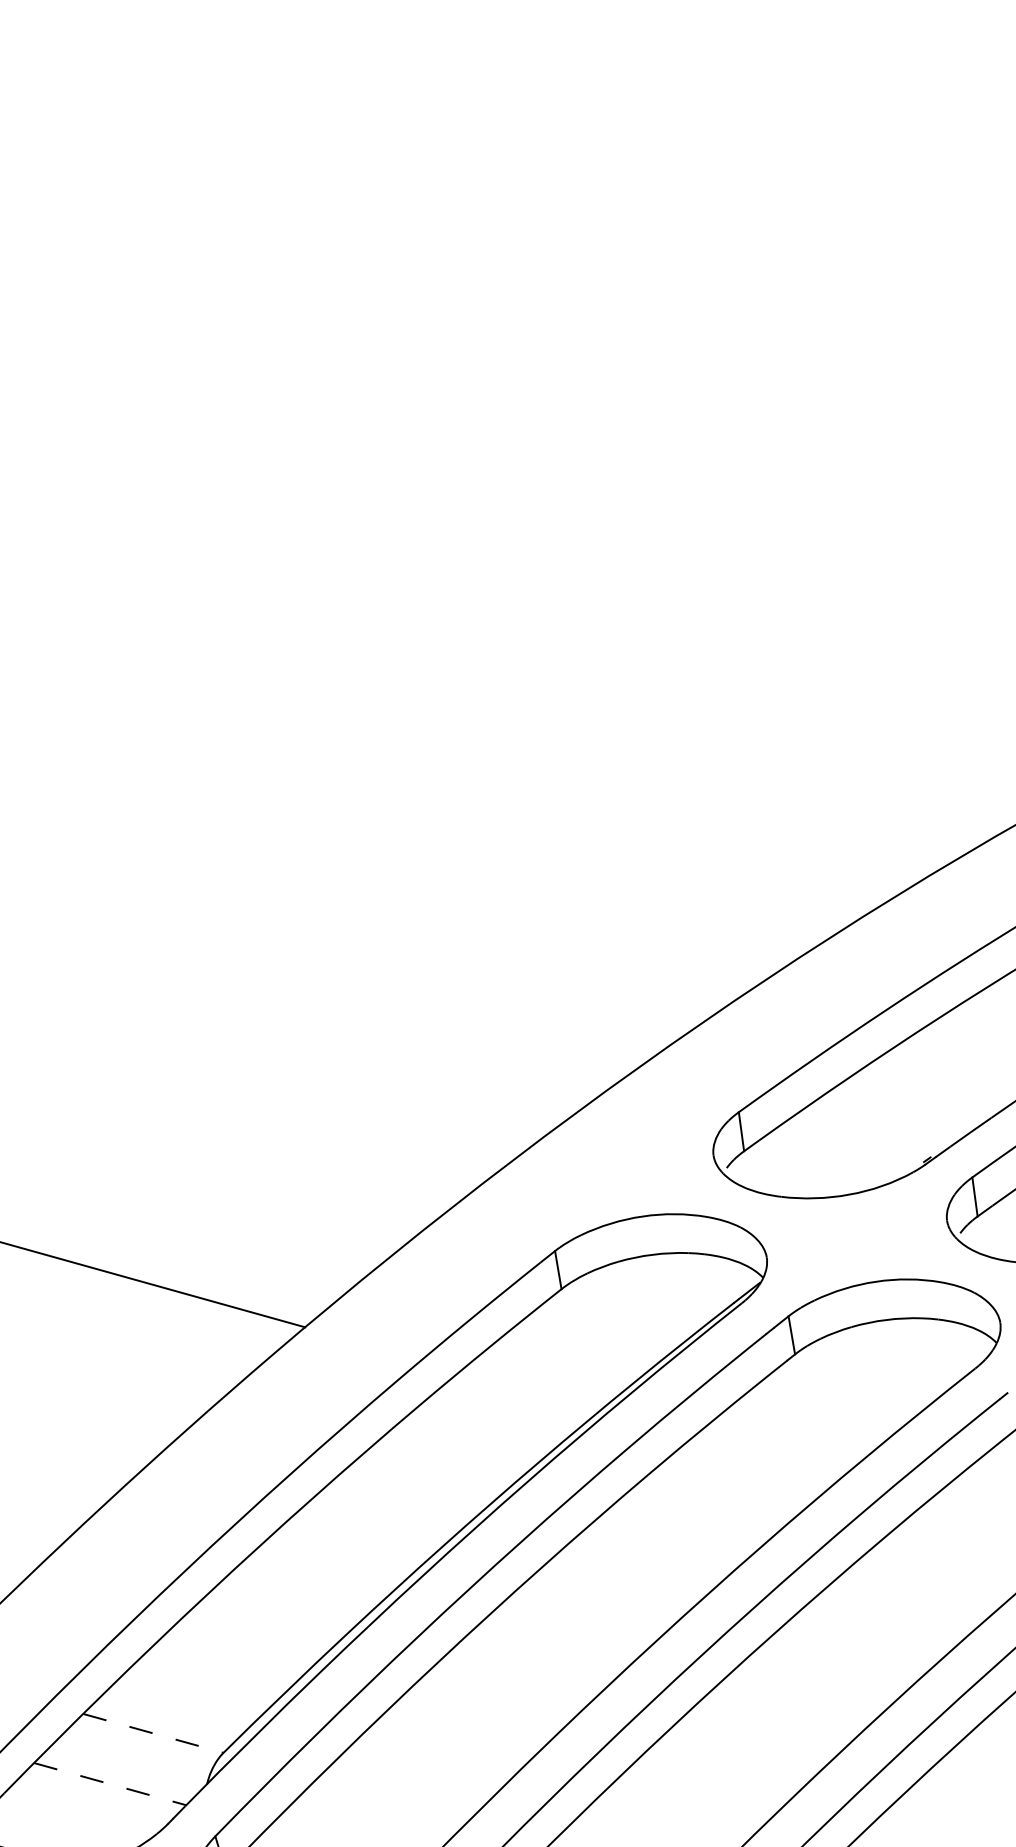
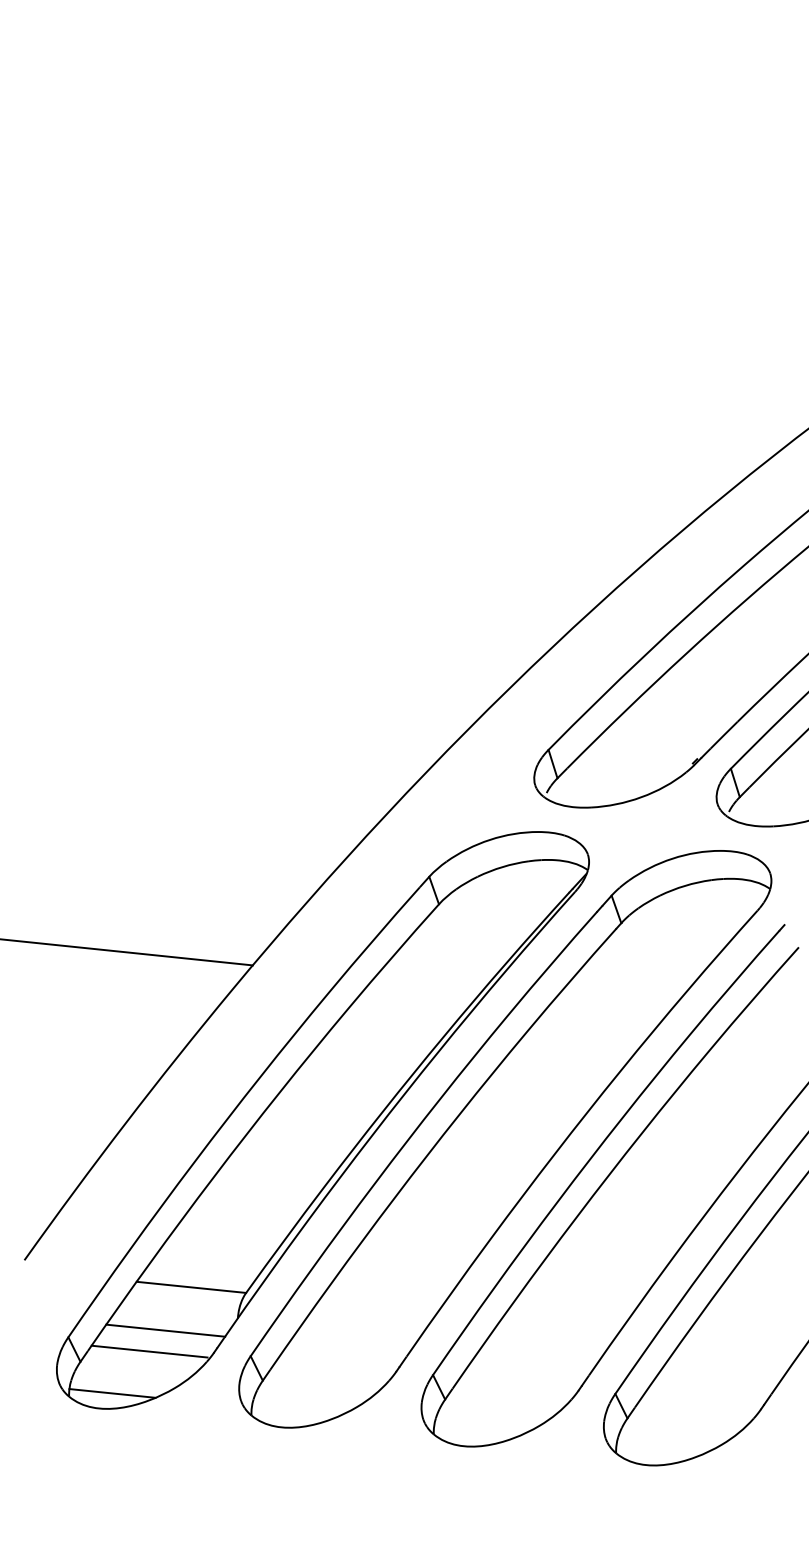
line: (153, 1733) -> (191, 1287), dashed -> solid
line: (109, 1783) -> (165, 1330), dashed -> solid
line: (84, 1807) -> (149, 1351), added

